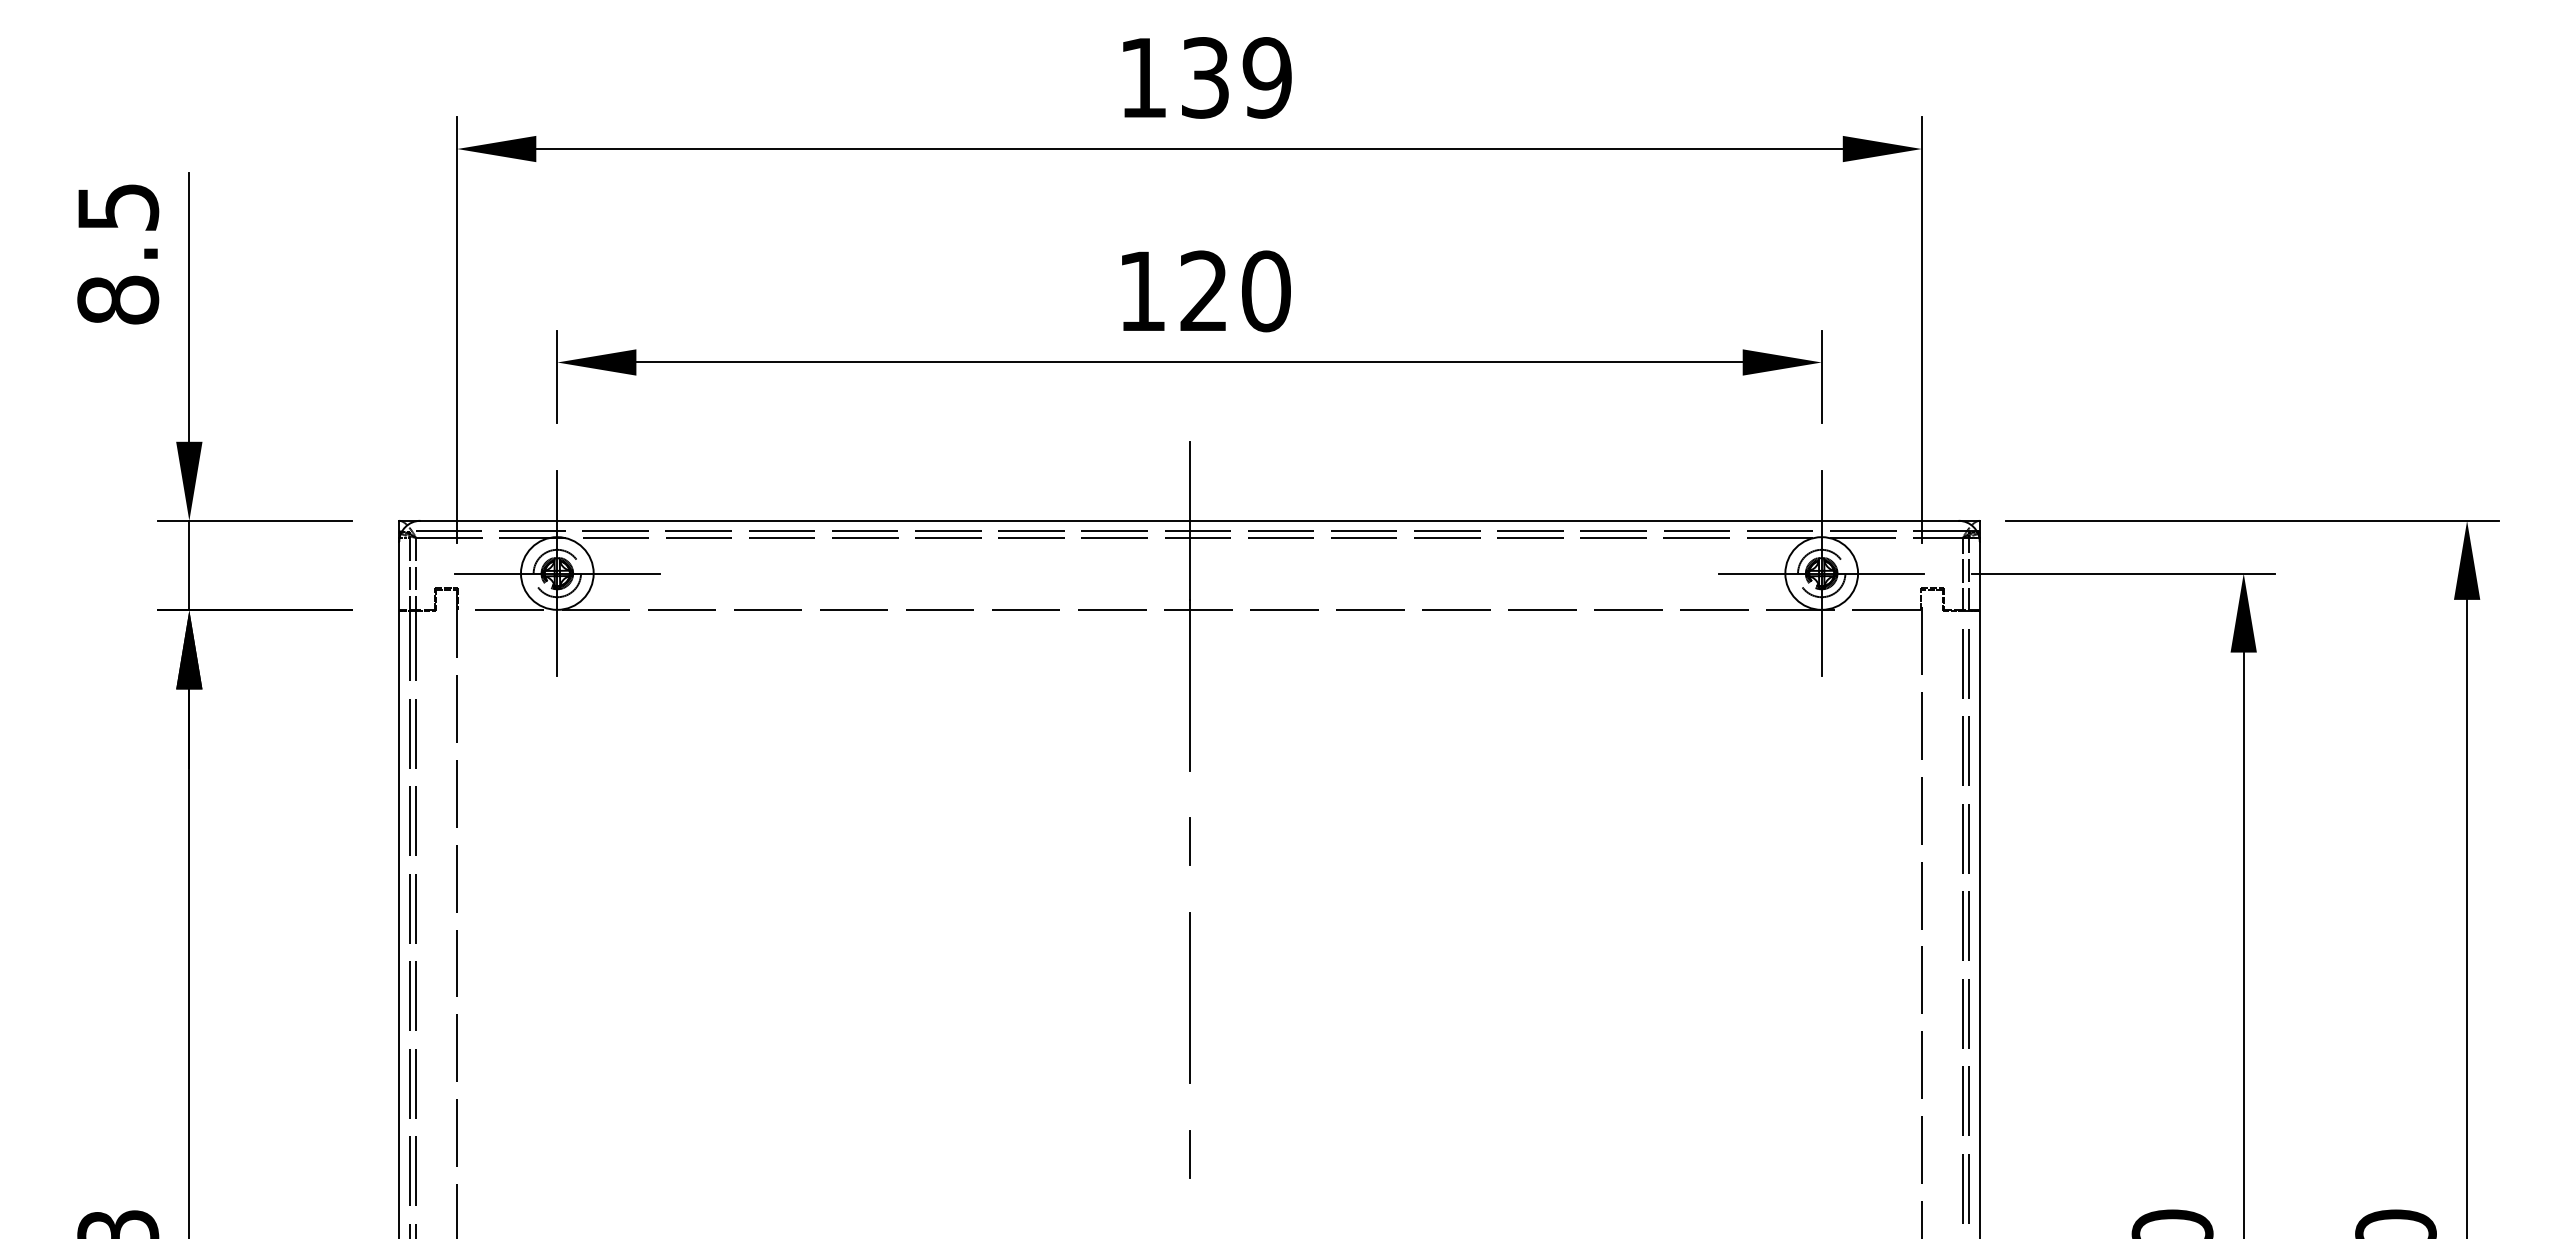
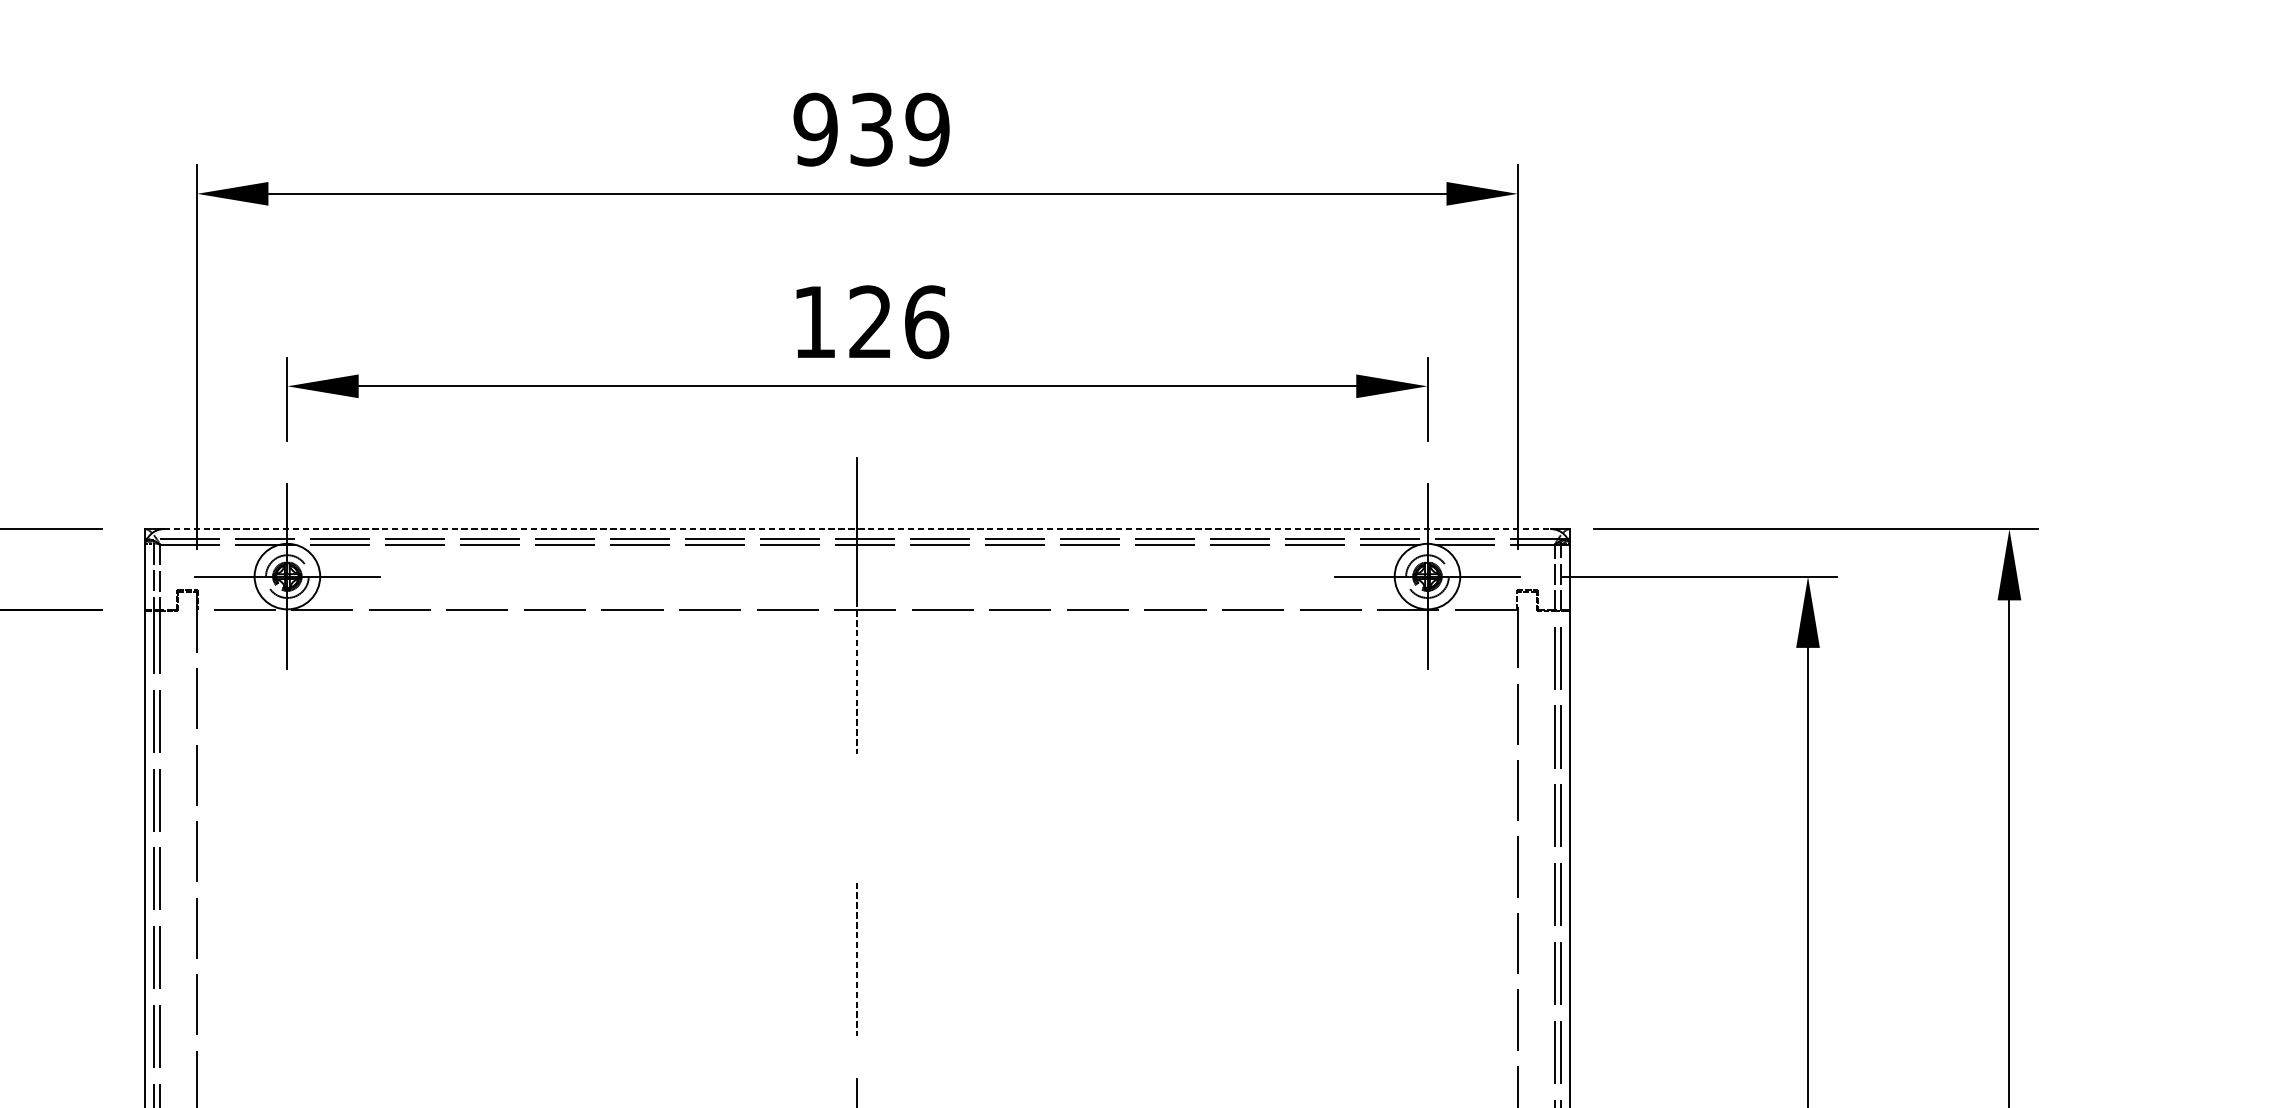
text: (1142, 77) -> (815, 129), 139 -> 939
text: (1266, 291) -> (926, 322), 120 -> 126
line: (1190, 520) -> (858, 528), solid -> dashed
line: (1189, 685) -> (857, 677), solid -> dashed
line: (1189, 841) -> (857, 818), removed
line: (1189, 998) -> (857, 959), solid -> dashed

